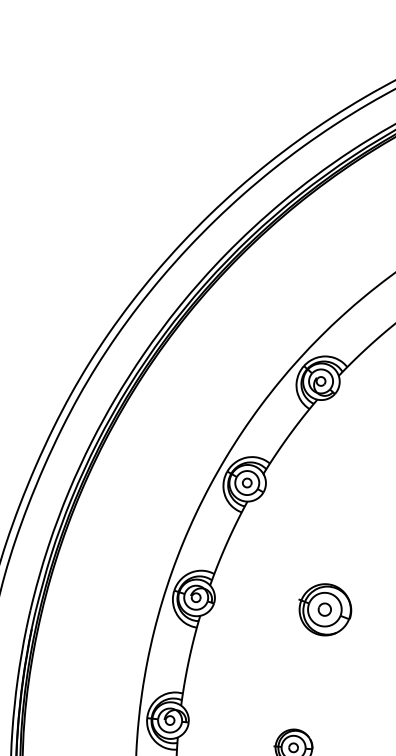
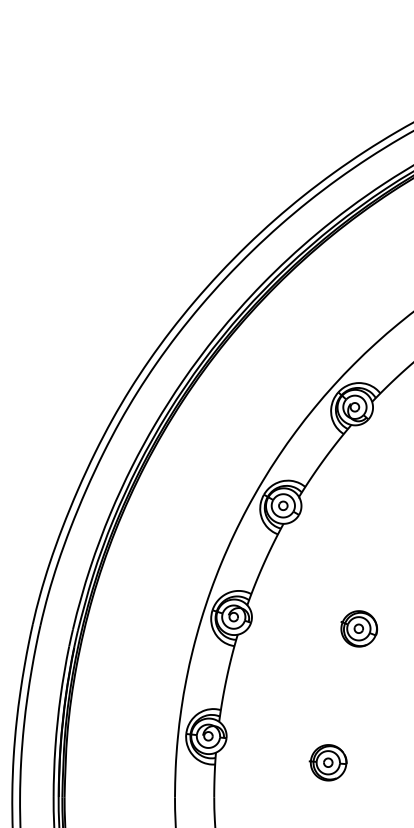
part: (325, 609) -> (359, 628), size x0.71

